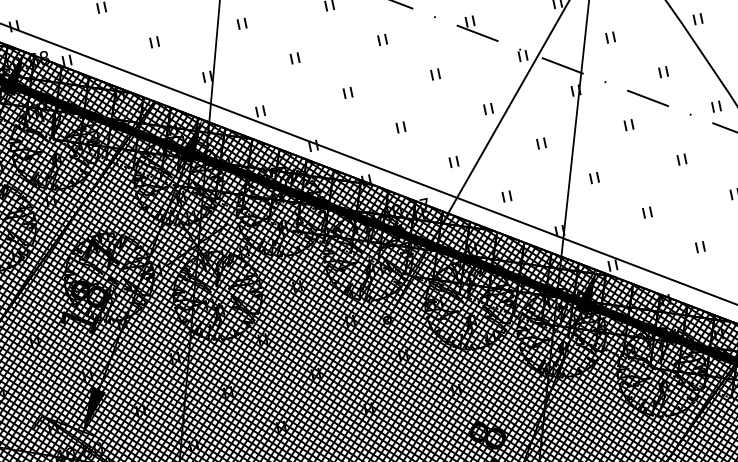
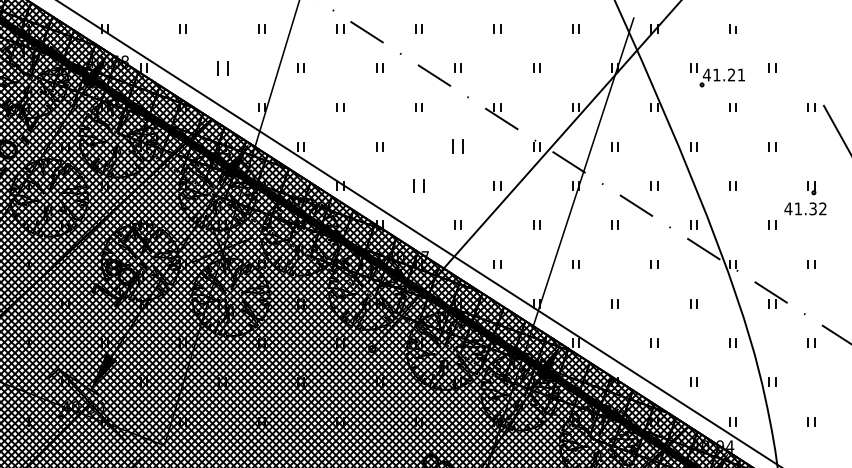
part: (154, 41) -> (222, 67), size x1.6
part: (434, 74) -> (457, 146), size x1.6
part: (400, 127) -> (418, 185), size x1.6

